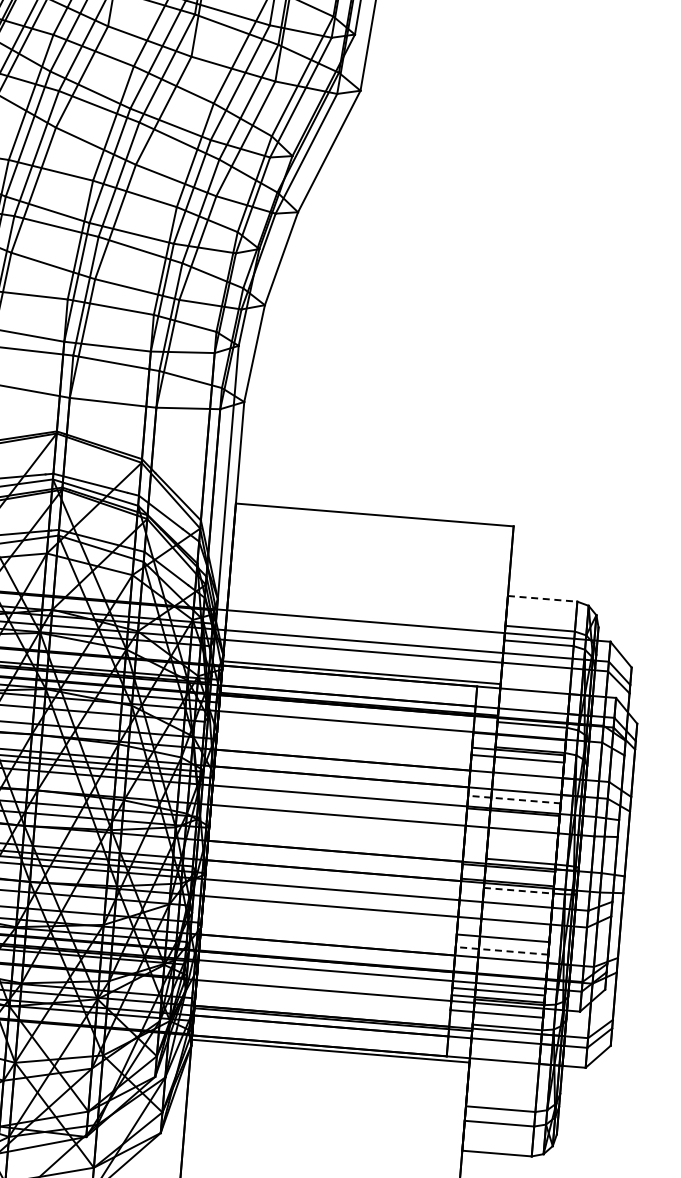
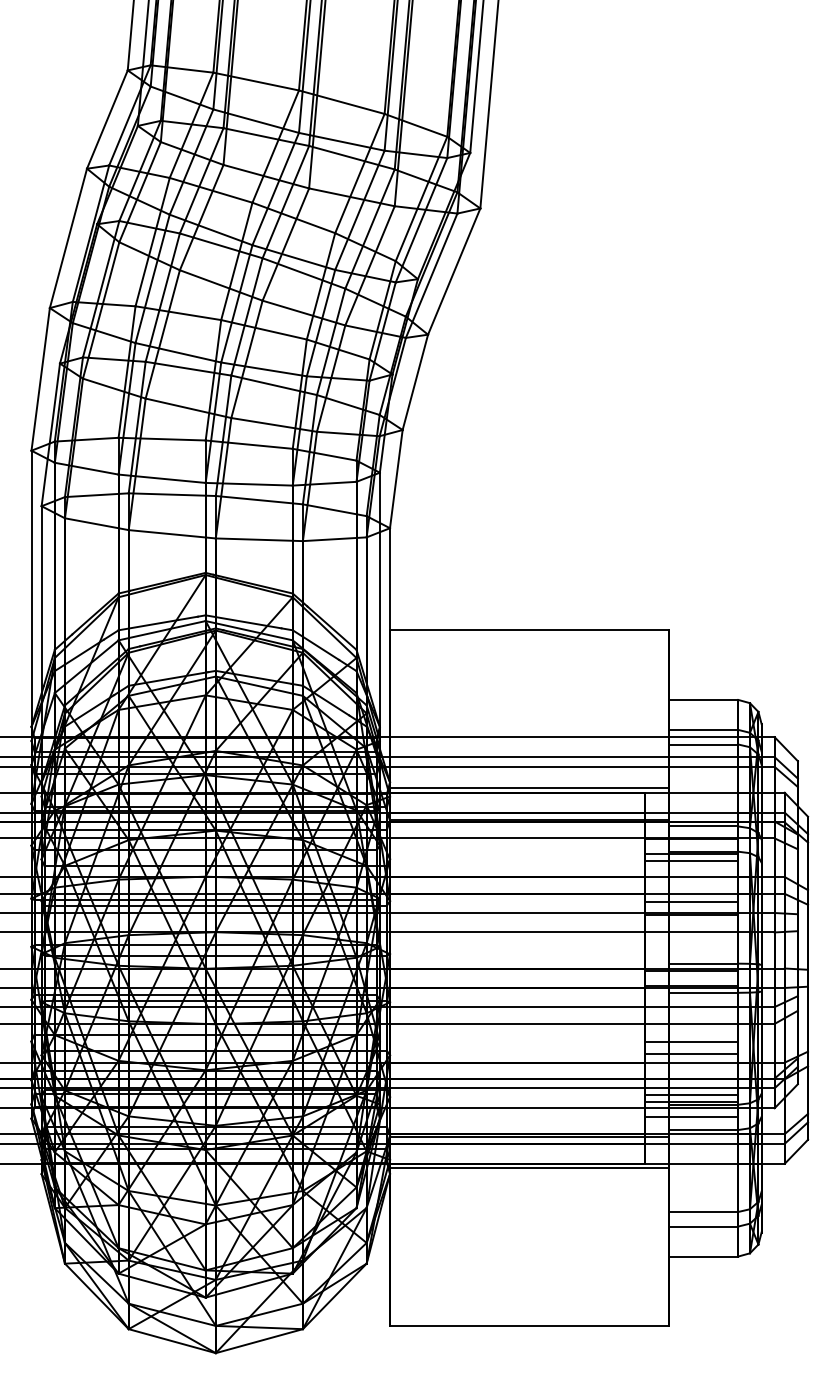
line: (542, 598) -> (703, 699), dashed -> solid
line: (514, 799) -> (691, 902), dashed -> solid
line: (518, 890) -> (703, 992), dashed -> solid
line: (501, 951) -> (691, 1054), dashed -> solid

